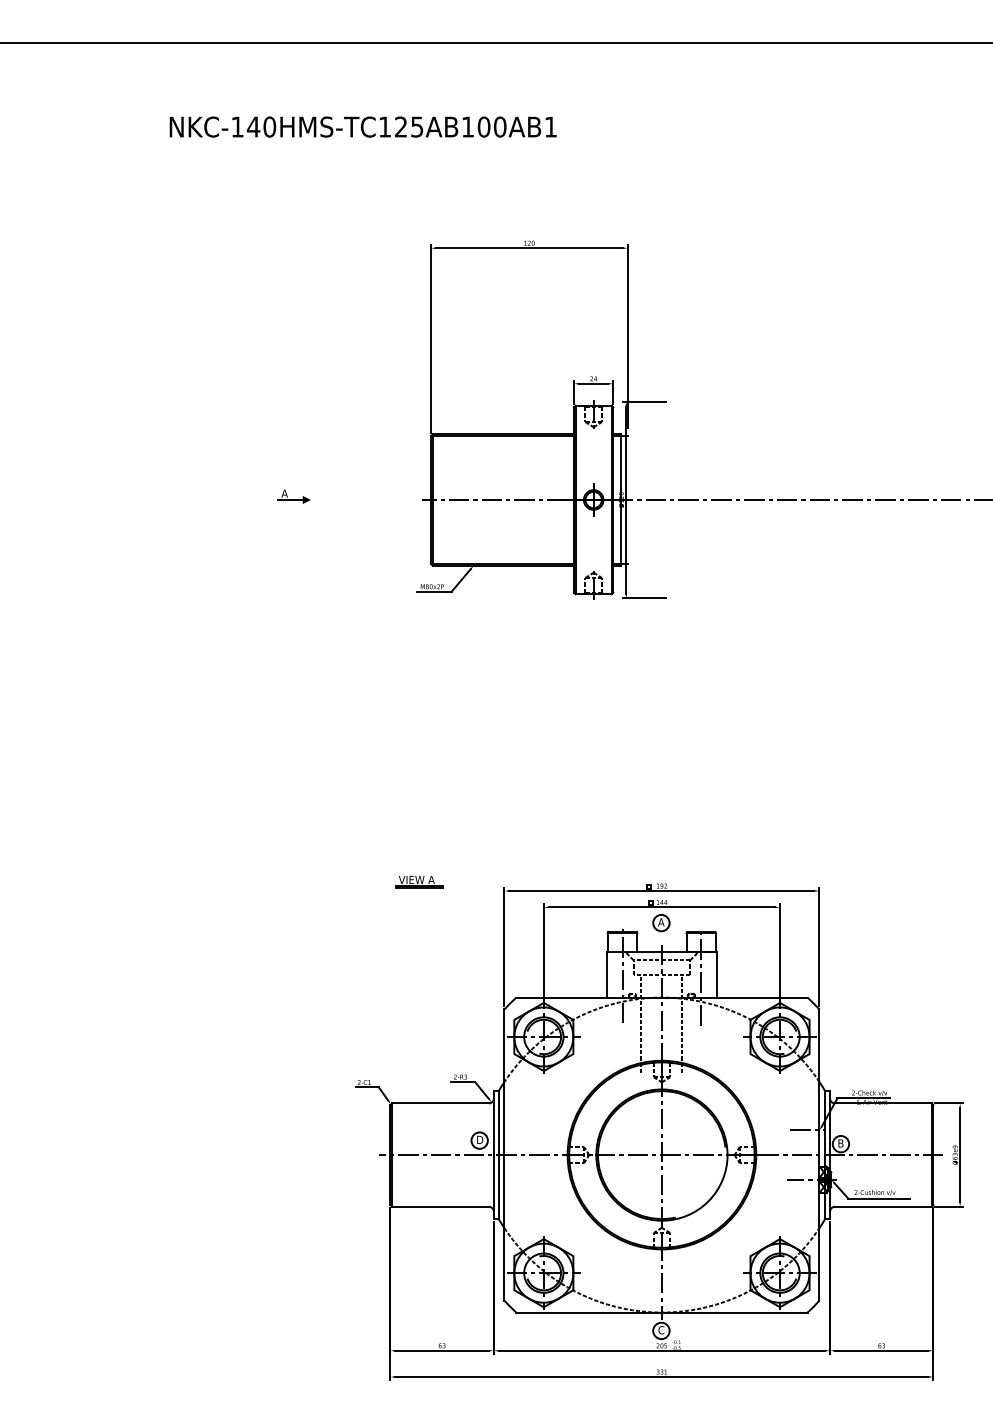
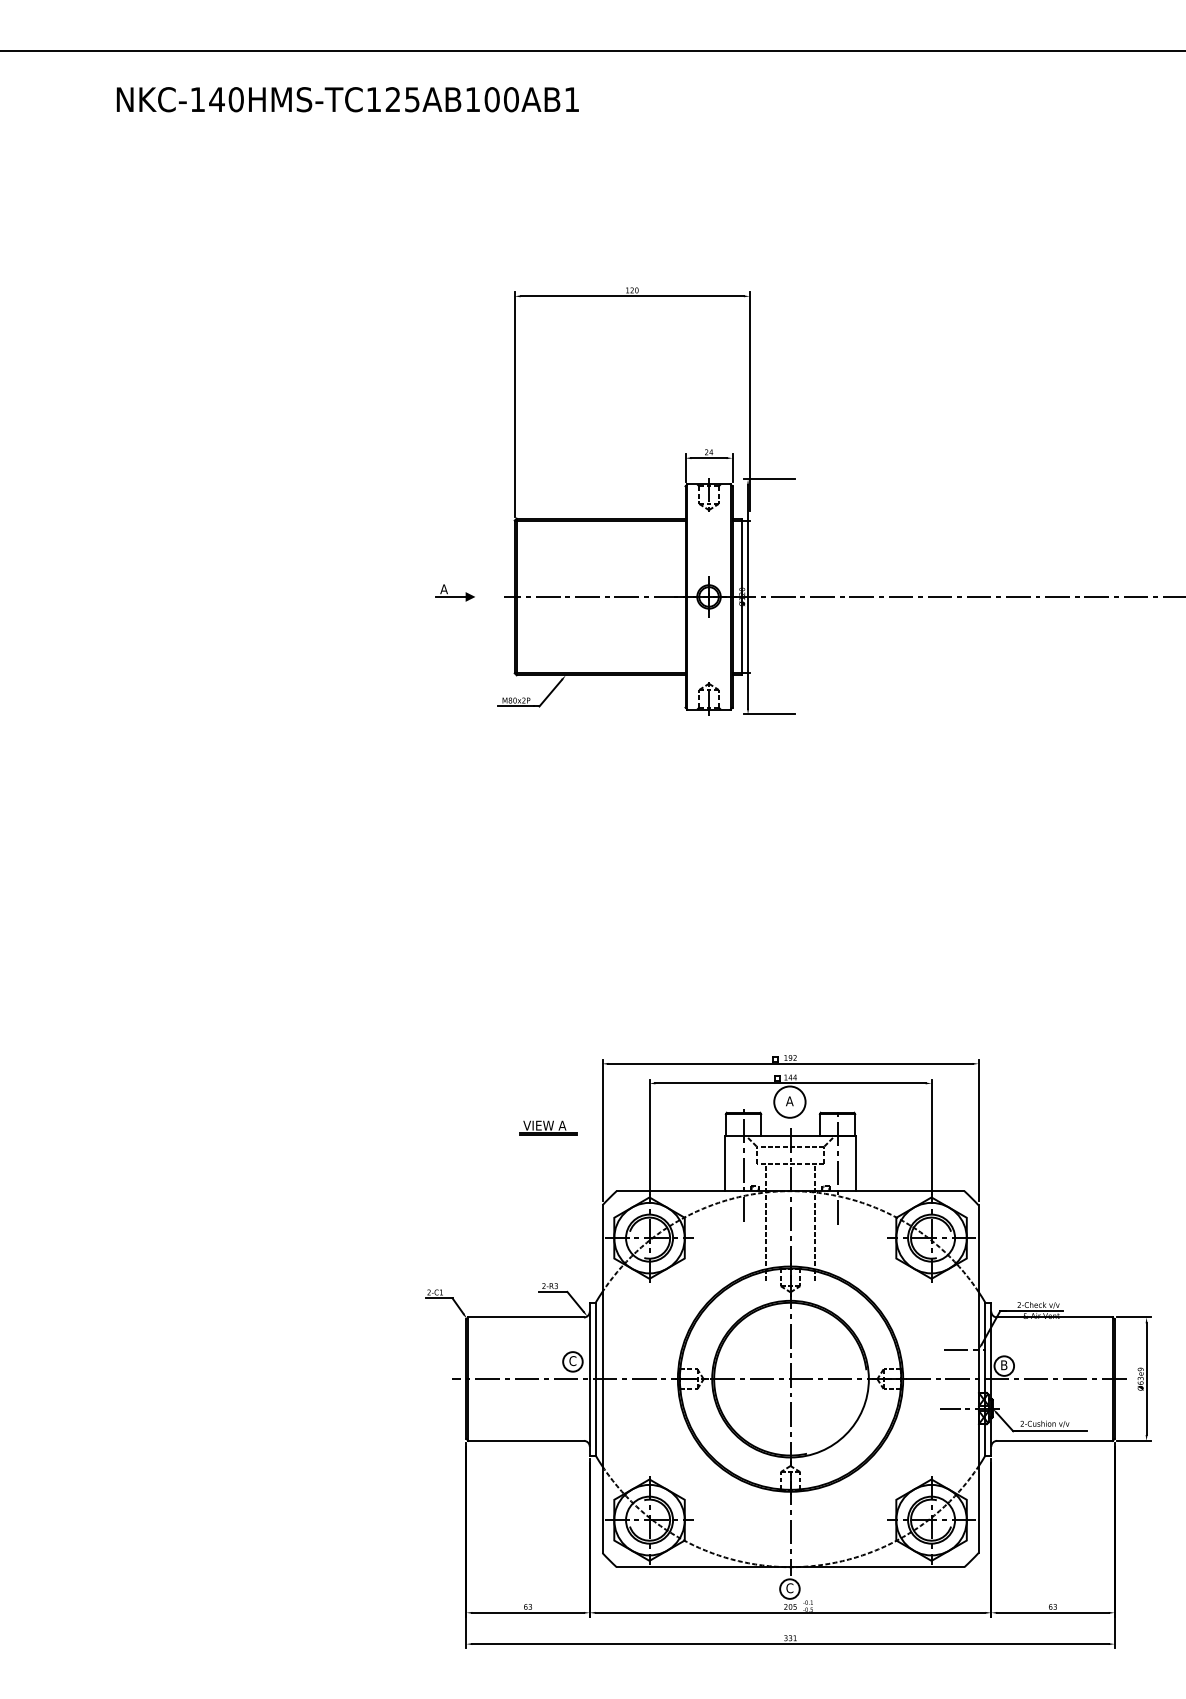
text: (362, 126) -> (347, 99), moved
part: (293, 496) -> (454, 592), moved
part: (419, 881) -> (548, 1127), moved
circle: (661, 922) -> (789, 1101), size x1.6
text: (480, 1140) -> (573, 1361), D -> C

